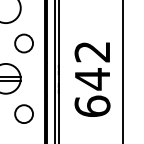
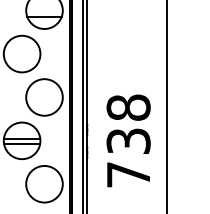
circle: (24, 43) -> (44, 97), size x1.67
text: (92, 78) -> (128, 140), 642 -> 738
circle: (24, 113) -> (44, 183), size x1.67

